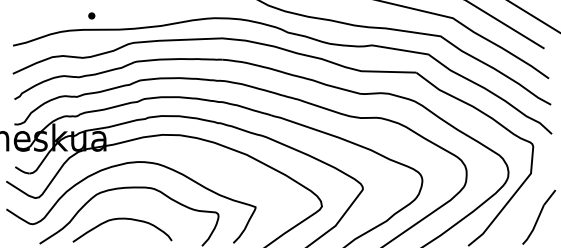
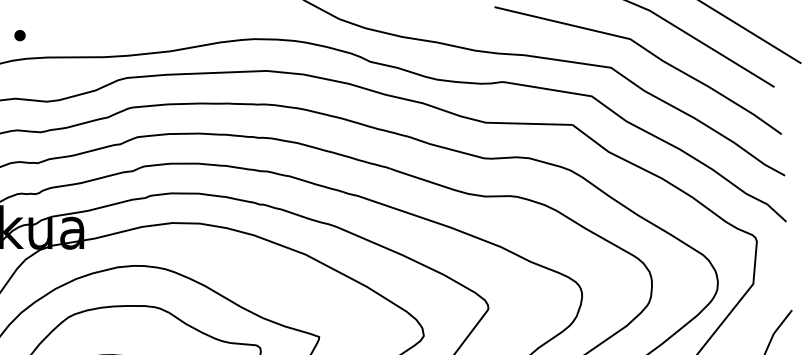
part: (91, 15) -> (19, 34), moved

